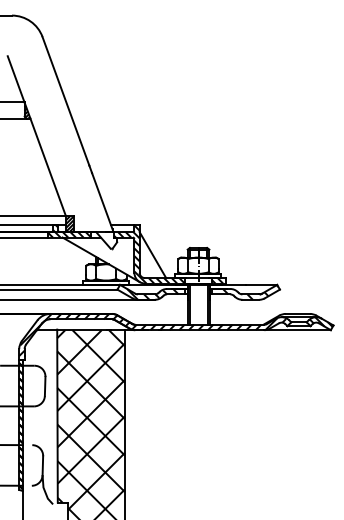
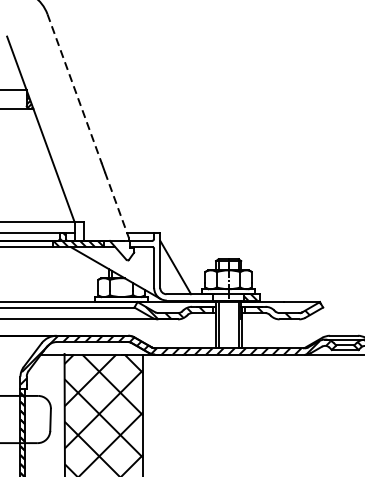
line: (65, 101) -> (74, 89), solid -> dashed
line: (102, 201) -> (117, 205), solid -> dashed
hatch: (69, 224) -> (78, 231), removed
hatch: (148, 254) -> (170, 266), removed

